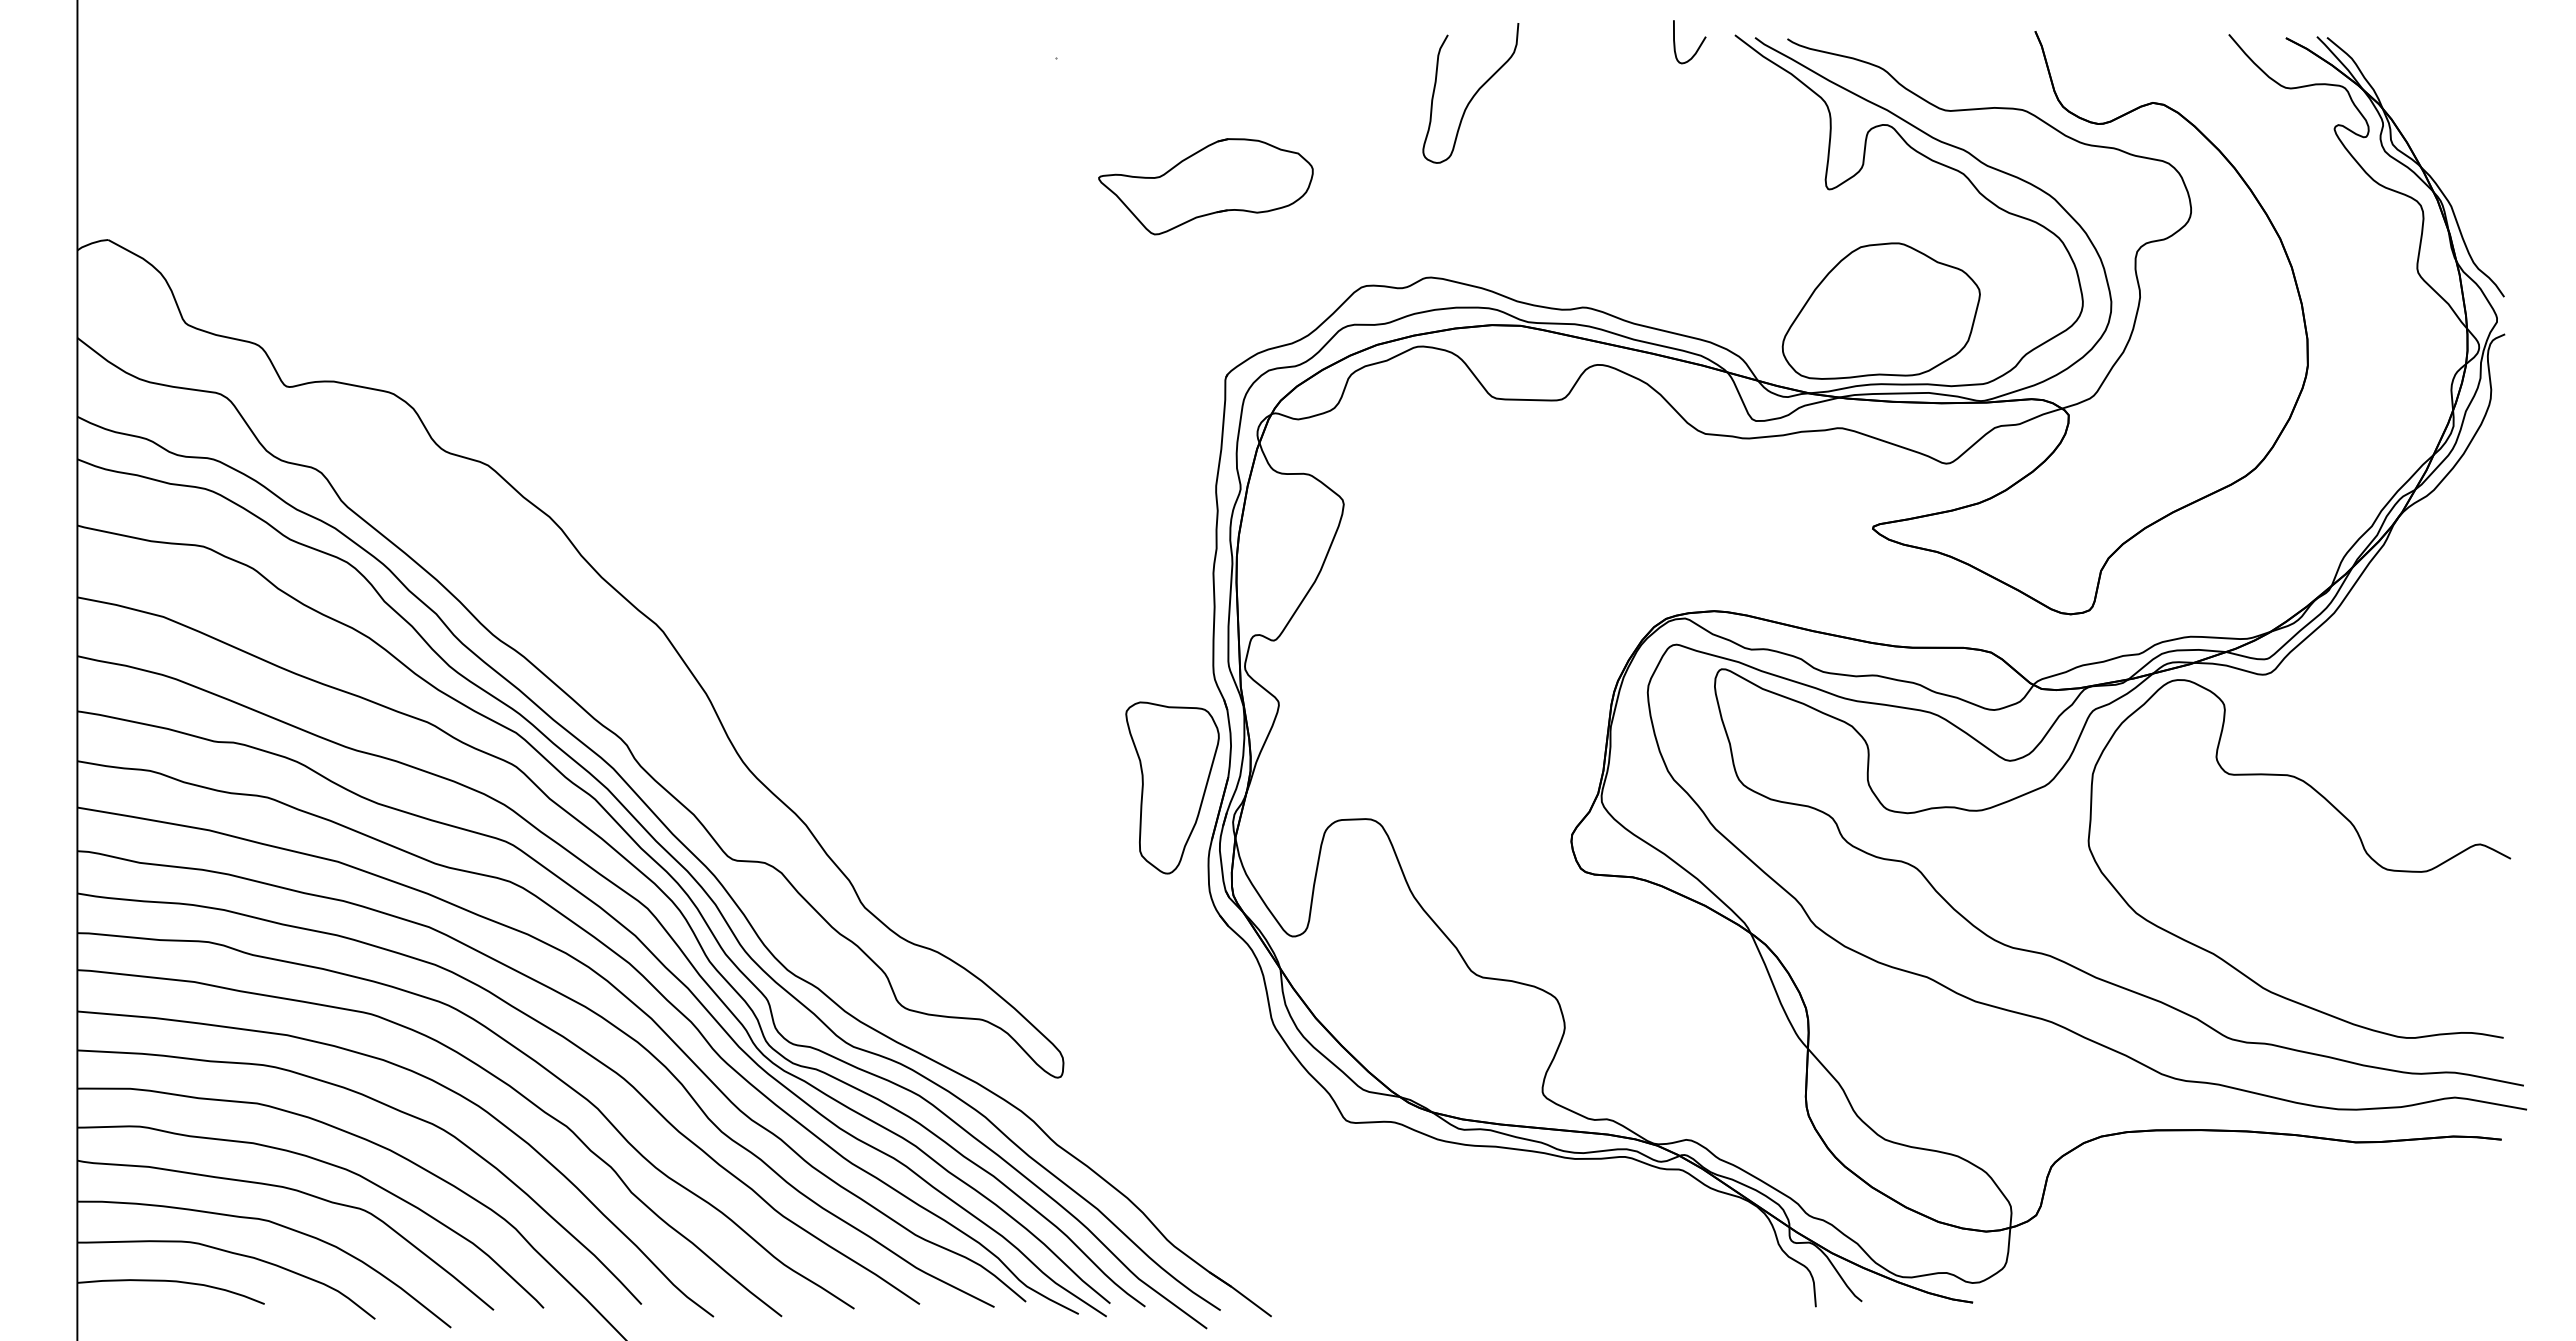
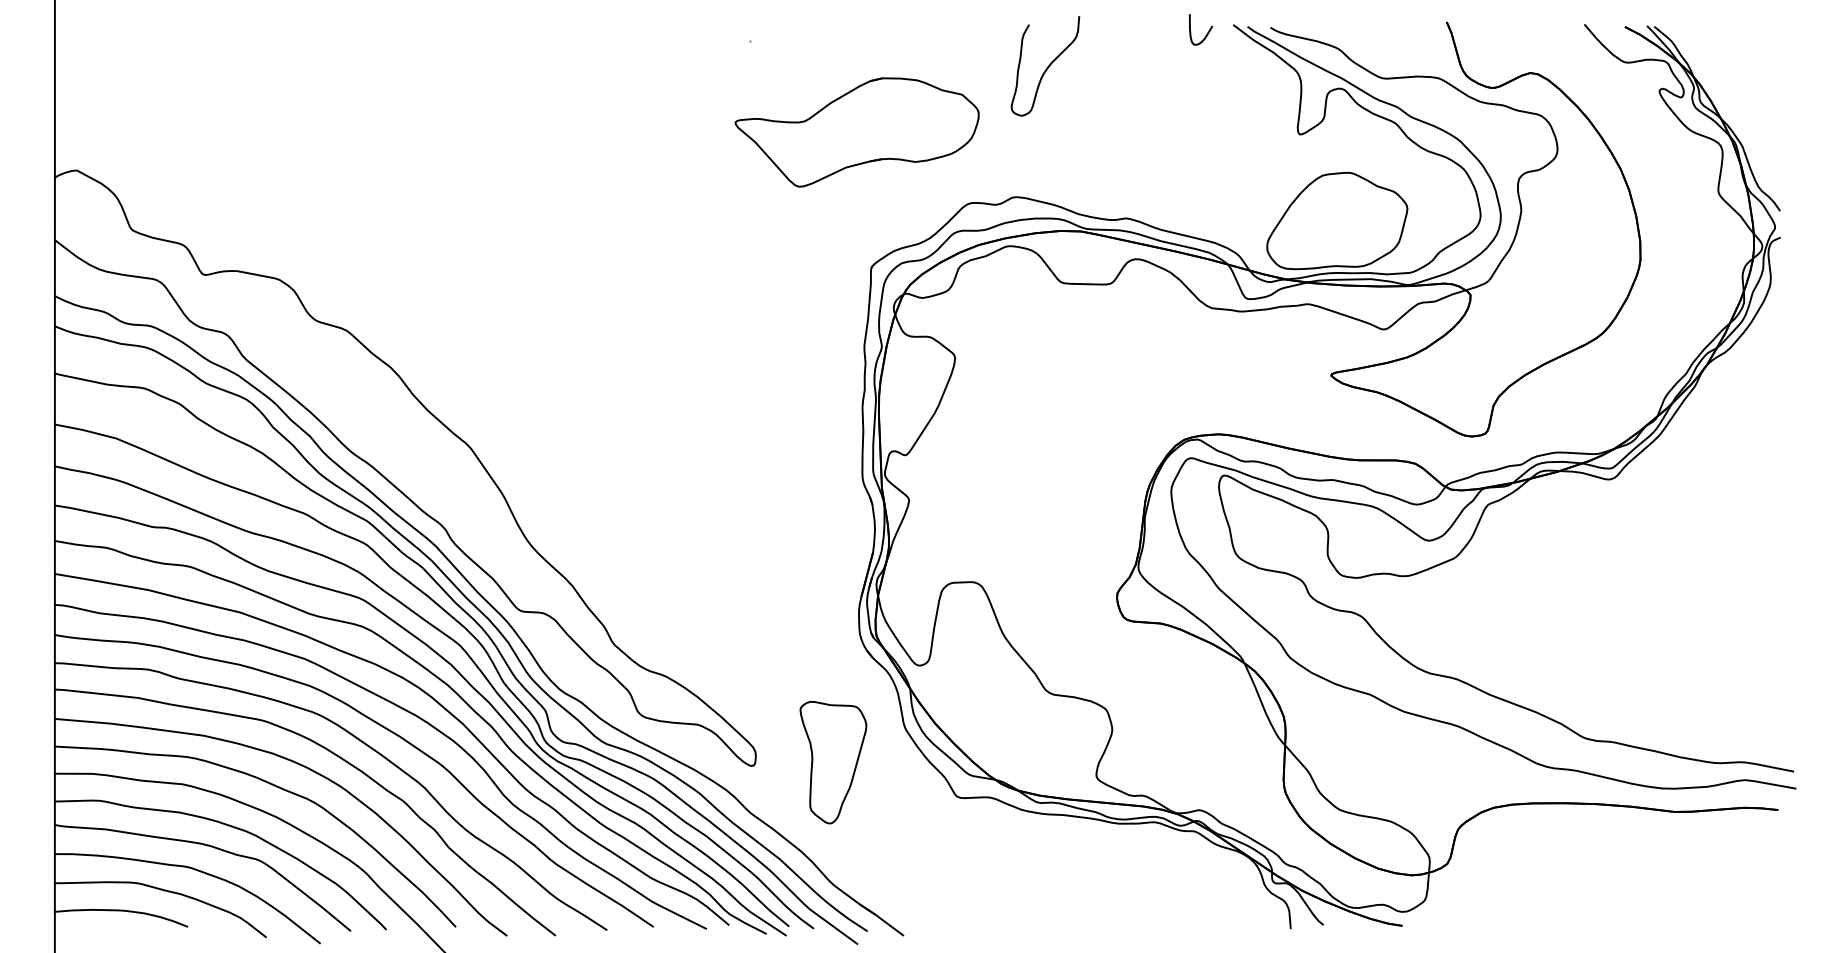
part: (1205, 186) -> (856, 132), size x1.6
part: (1172, 787) -> (833, 762), moved
curve: (2341, 815) -> (1664, 579), removed

